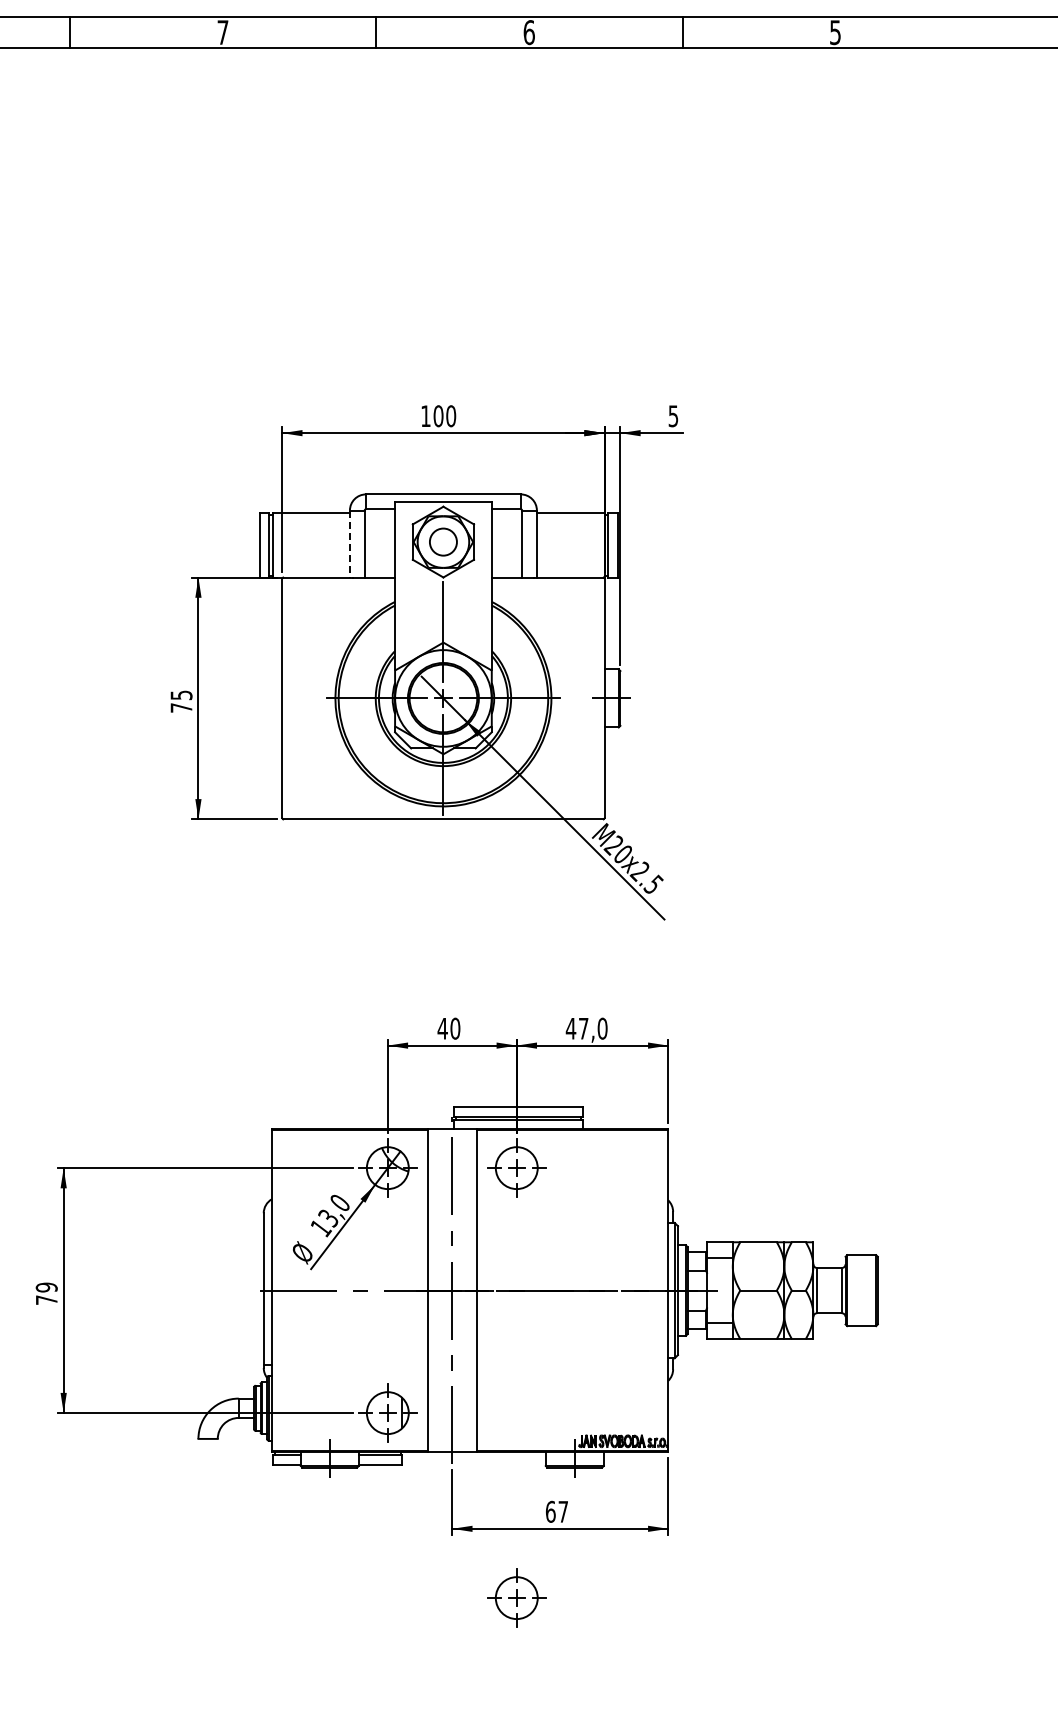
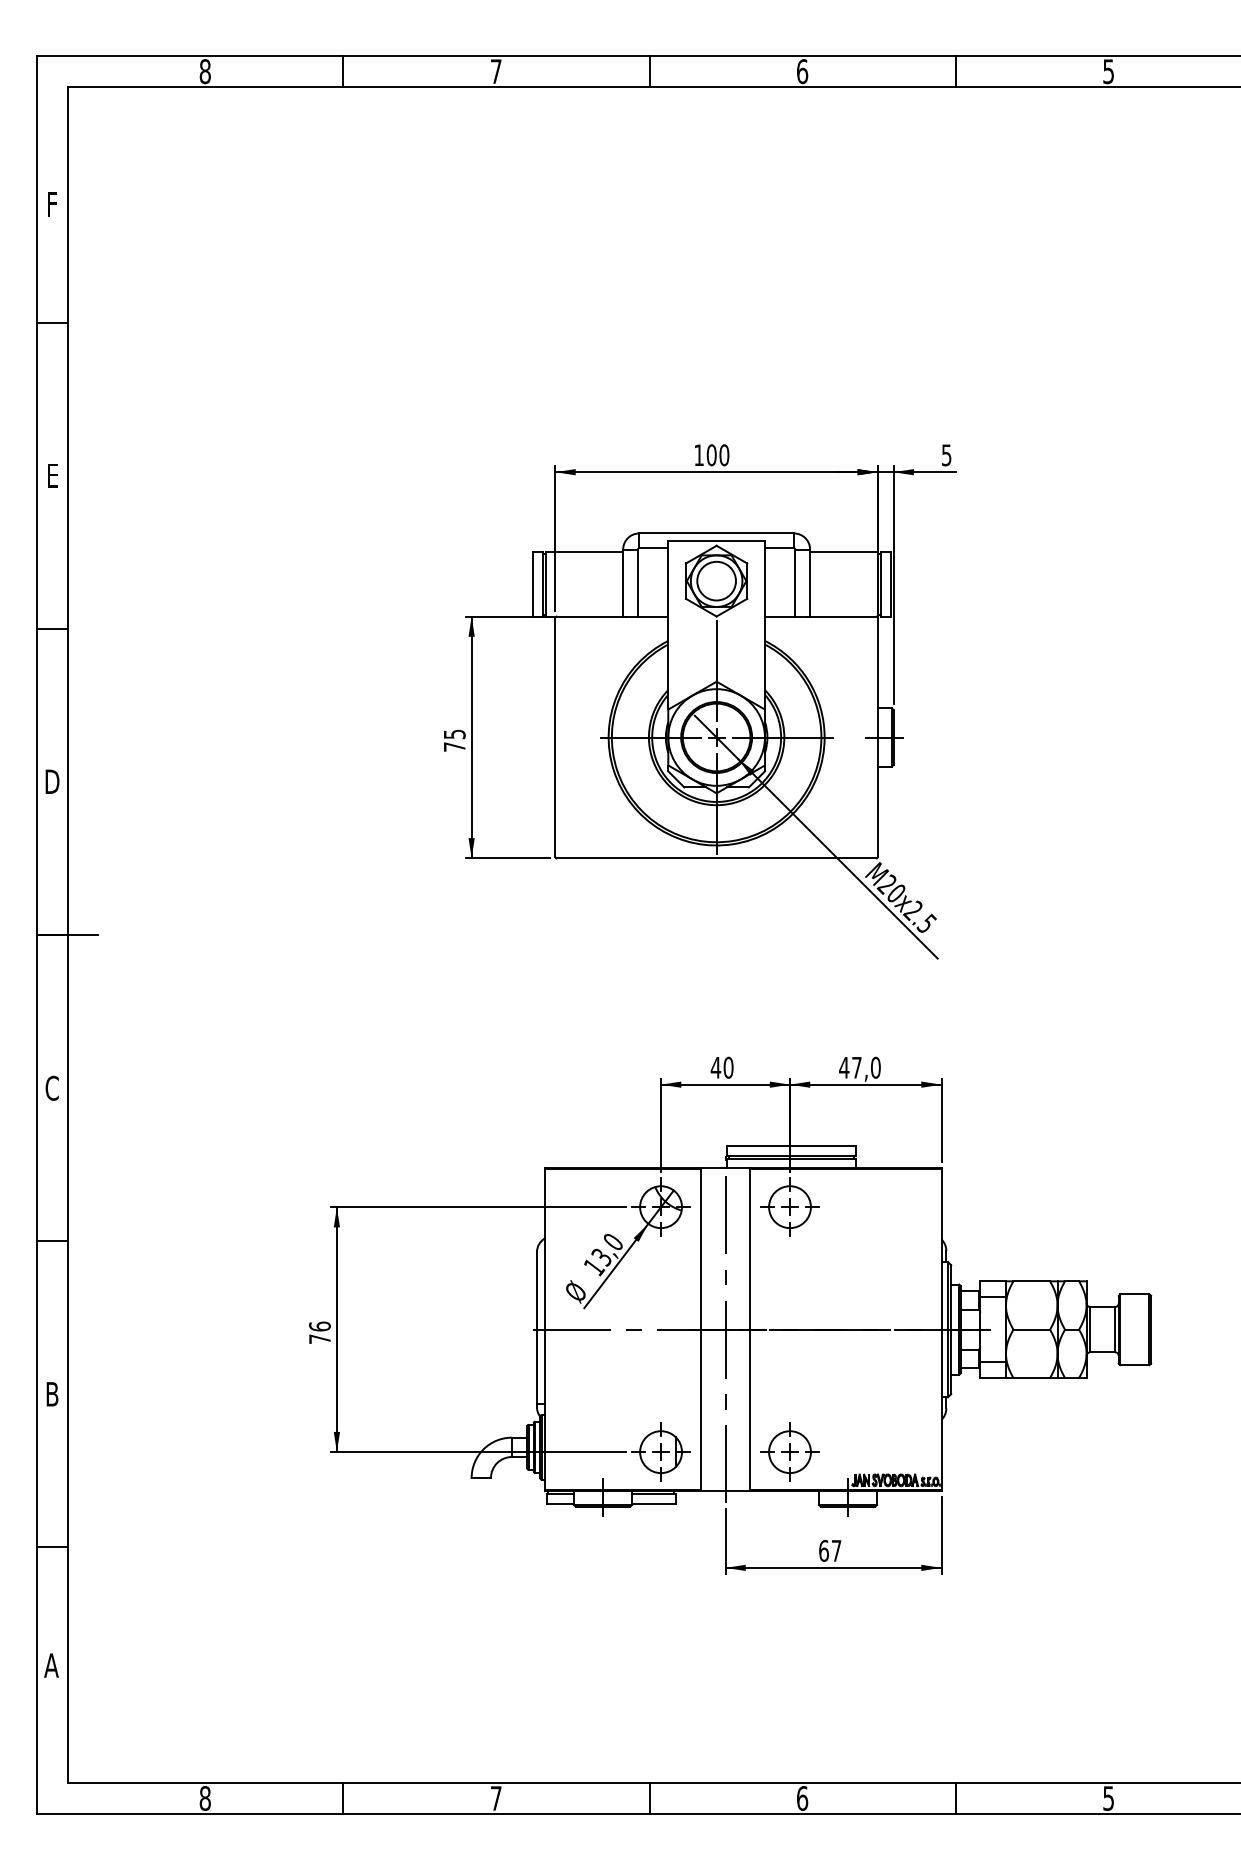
circle: (443, 541) -> (716, 580), size x1.43
line: (350, 544) -> (623, 583), dashed -> solid
text: (47, 1287) -> (320, 1326), 79 -> 76
part: (516, 1597) -> (789, 1451), moved

